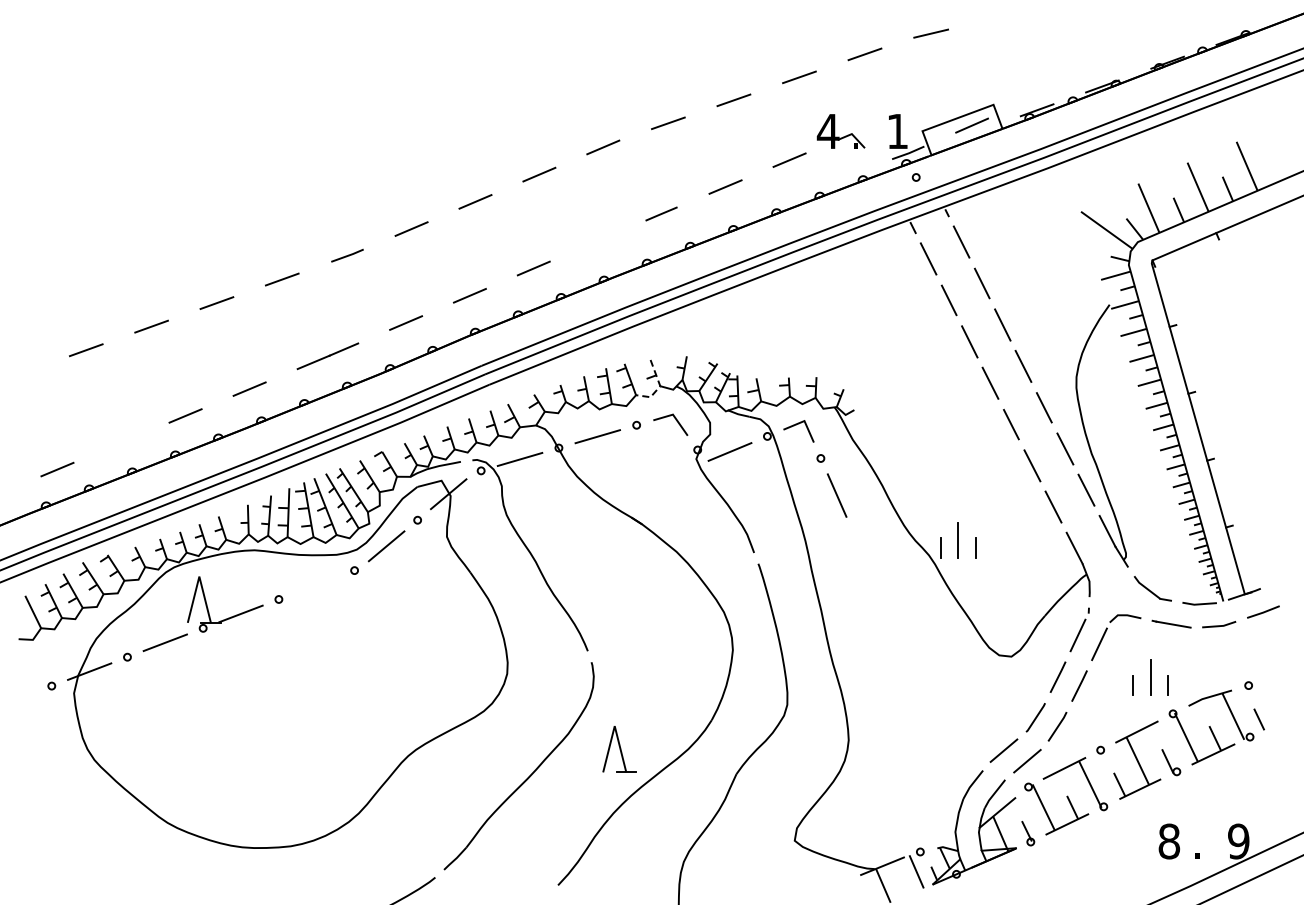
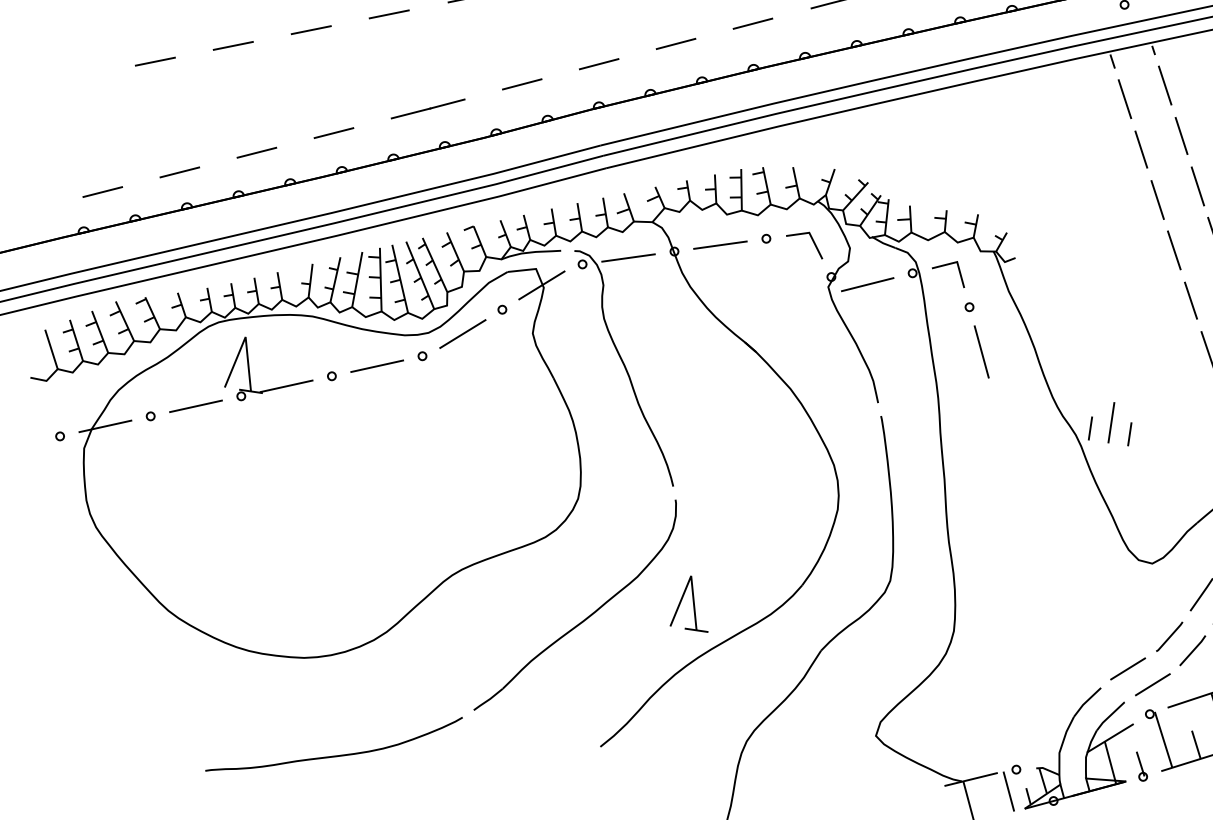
line: (597, 241) -> (752, 24), added
line: (659, 386) -> (798, 198), dashed -> solid
line: (121, 442) -> (179, 172), added
line: (316, 584) -> (377, 365), added

